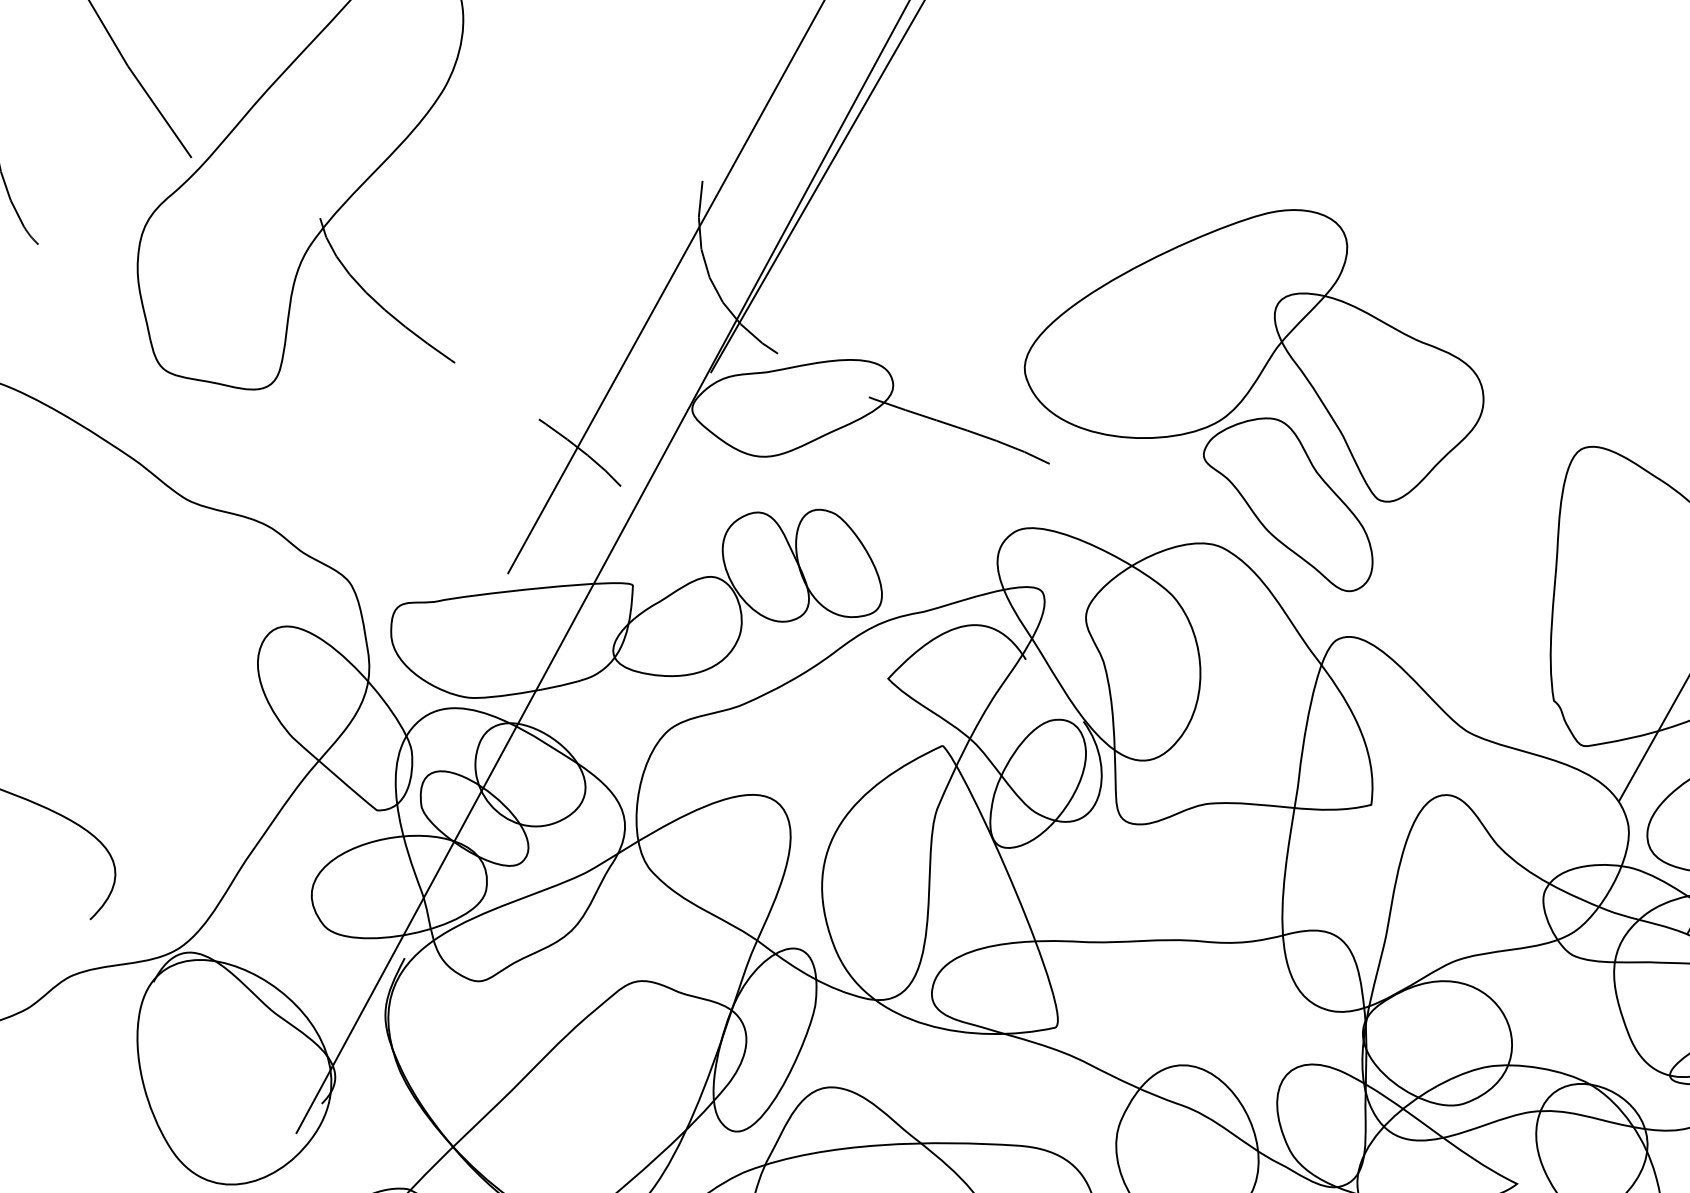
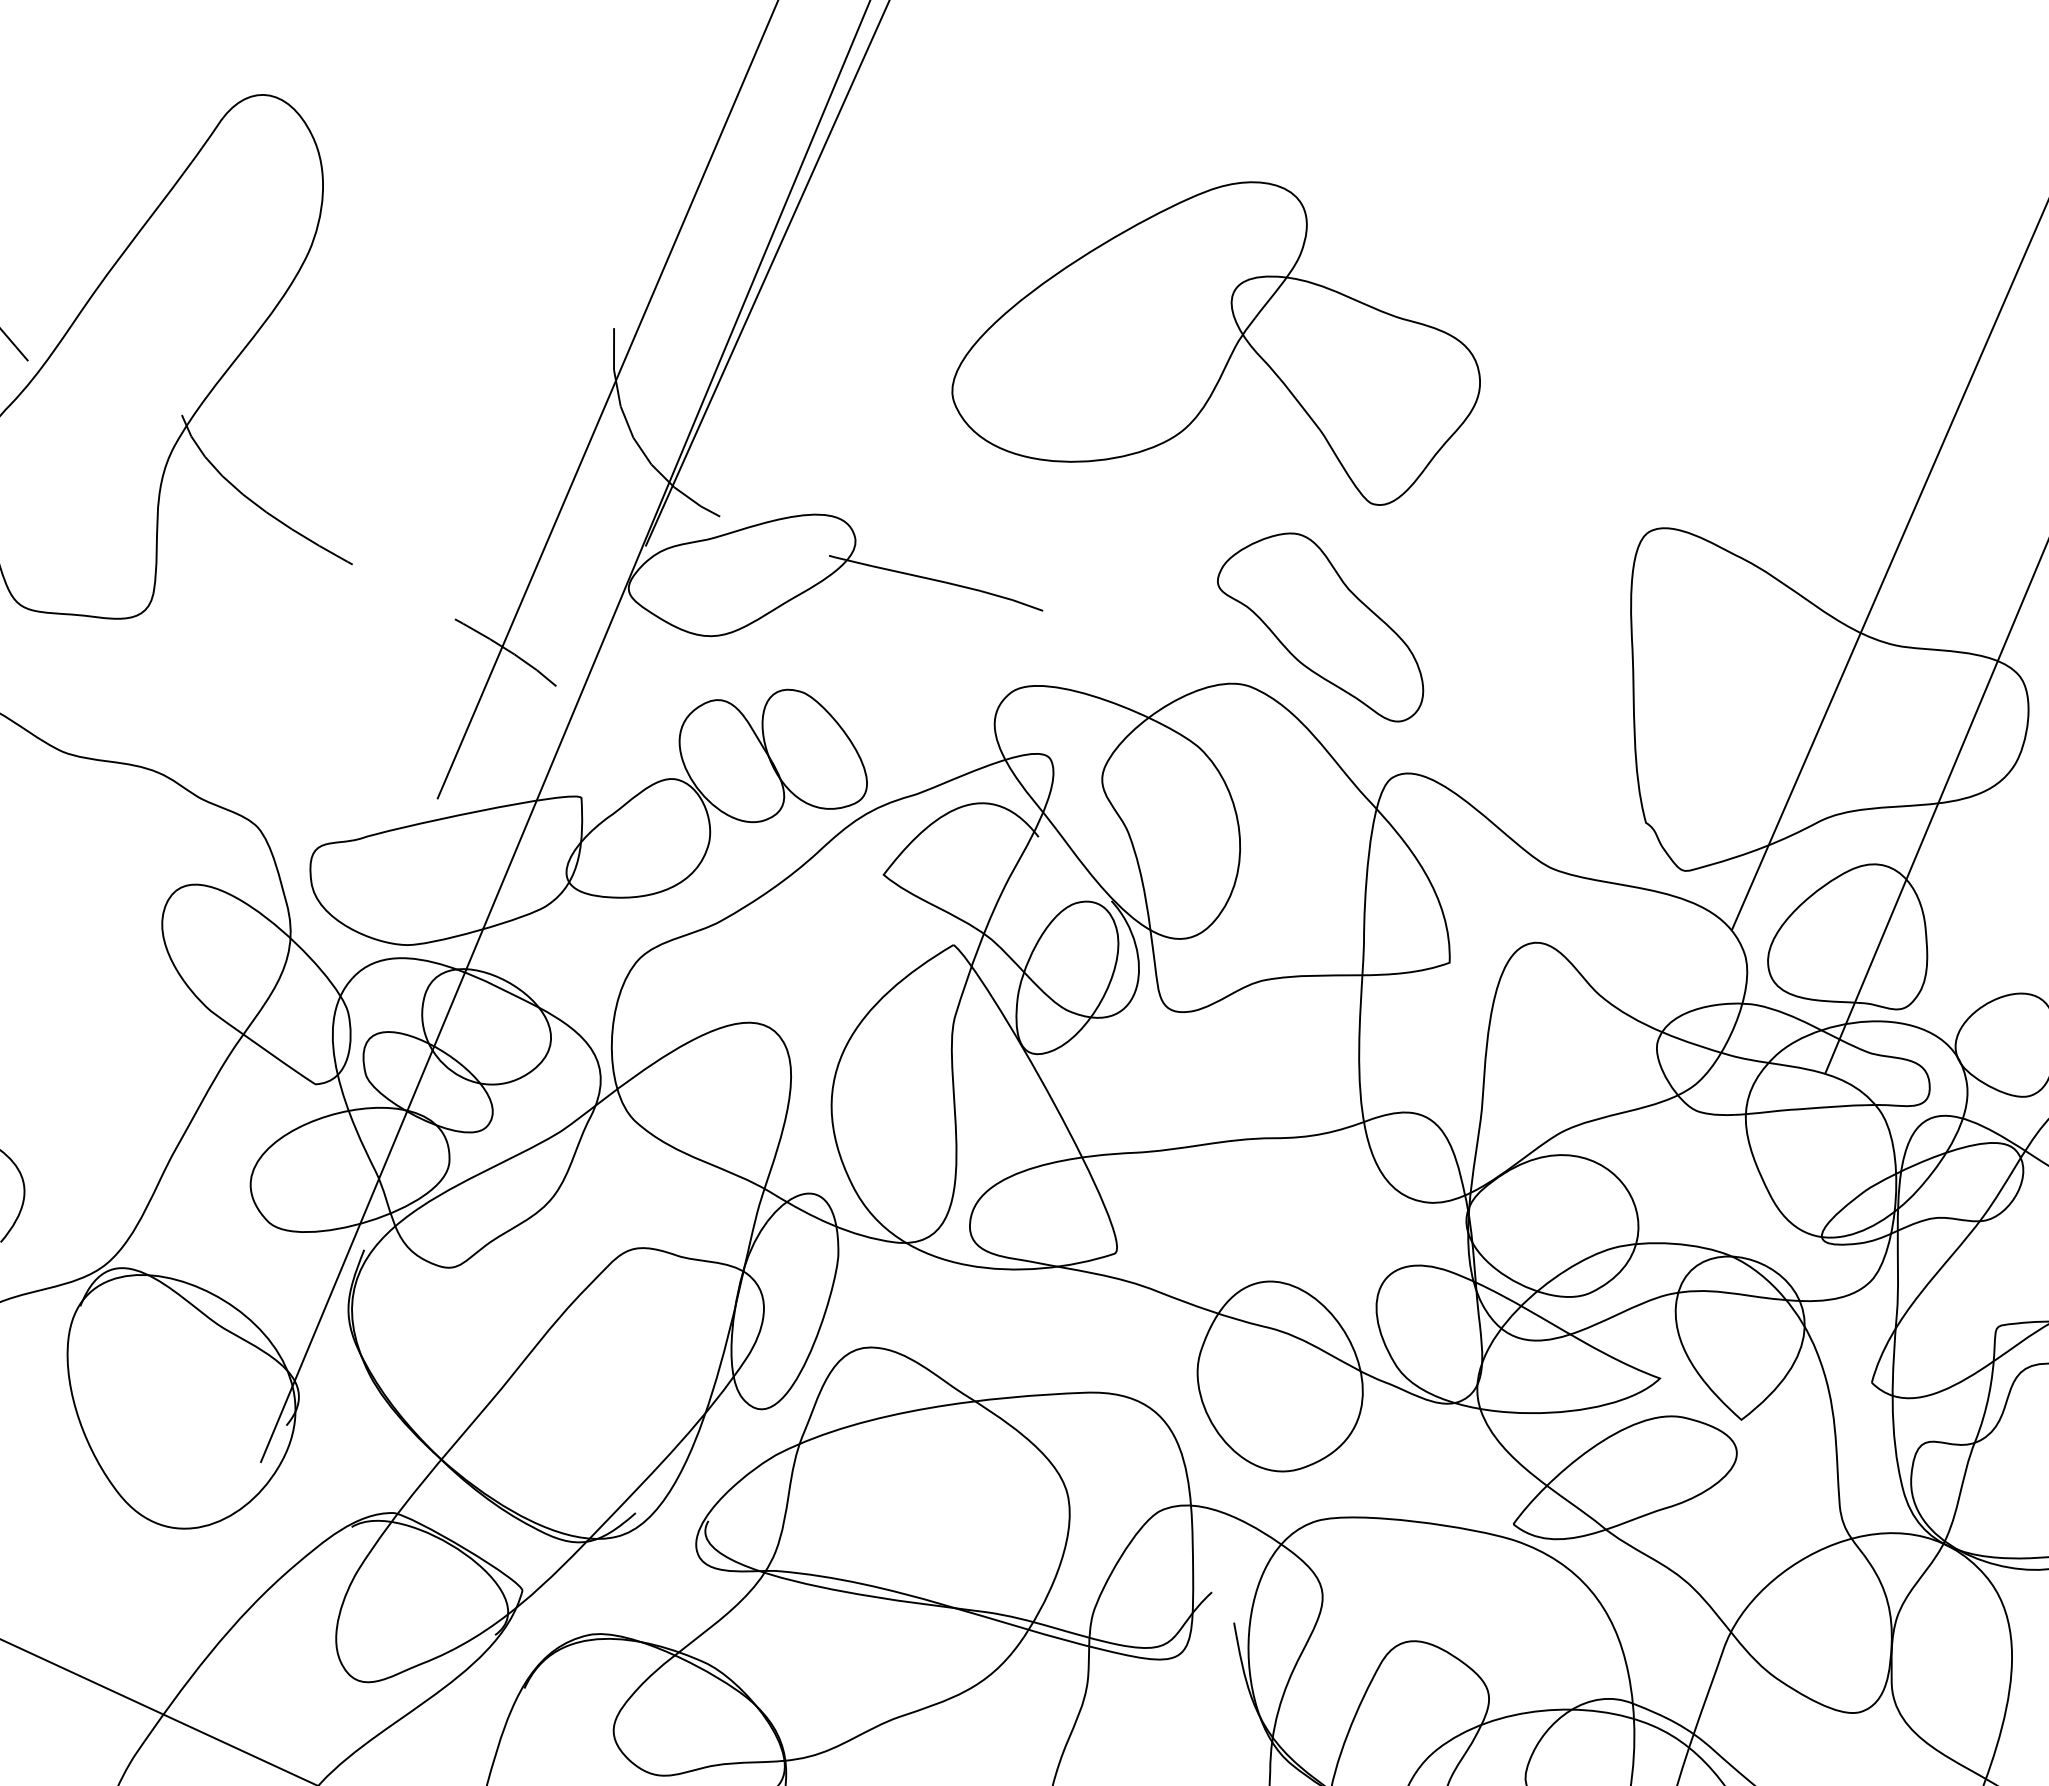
part: (1257, 347) -> (1215, 343), moved

